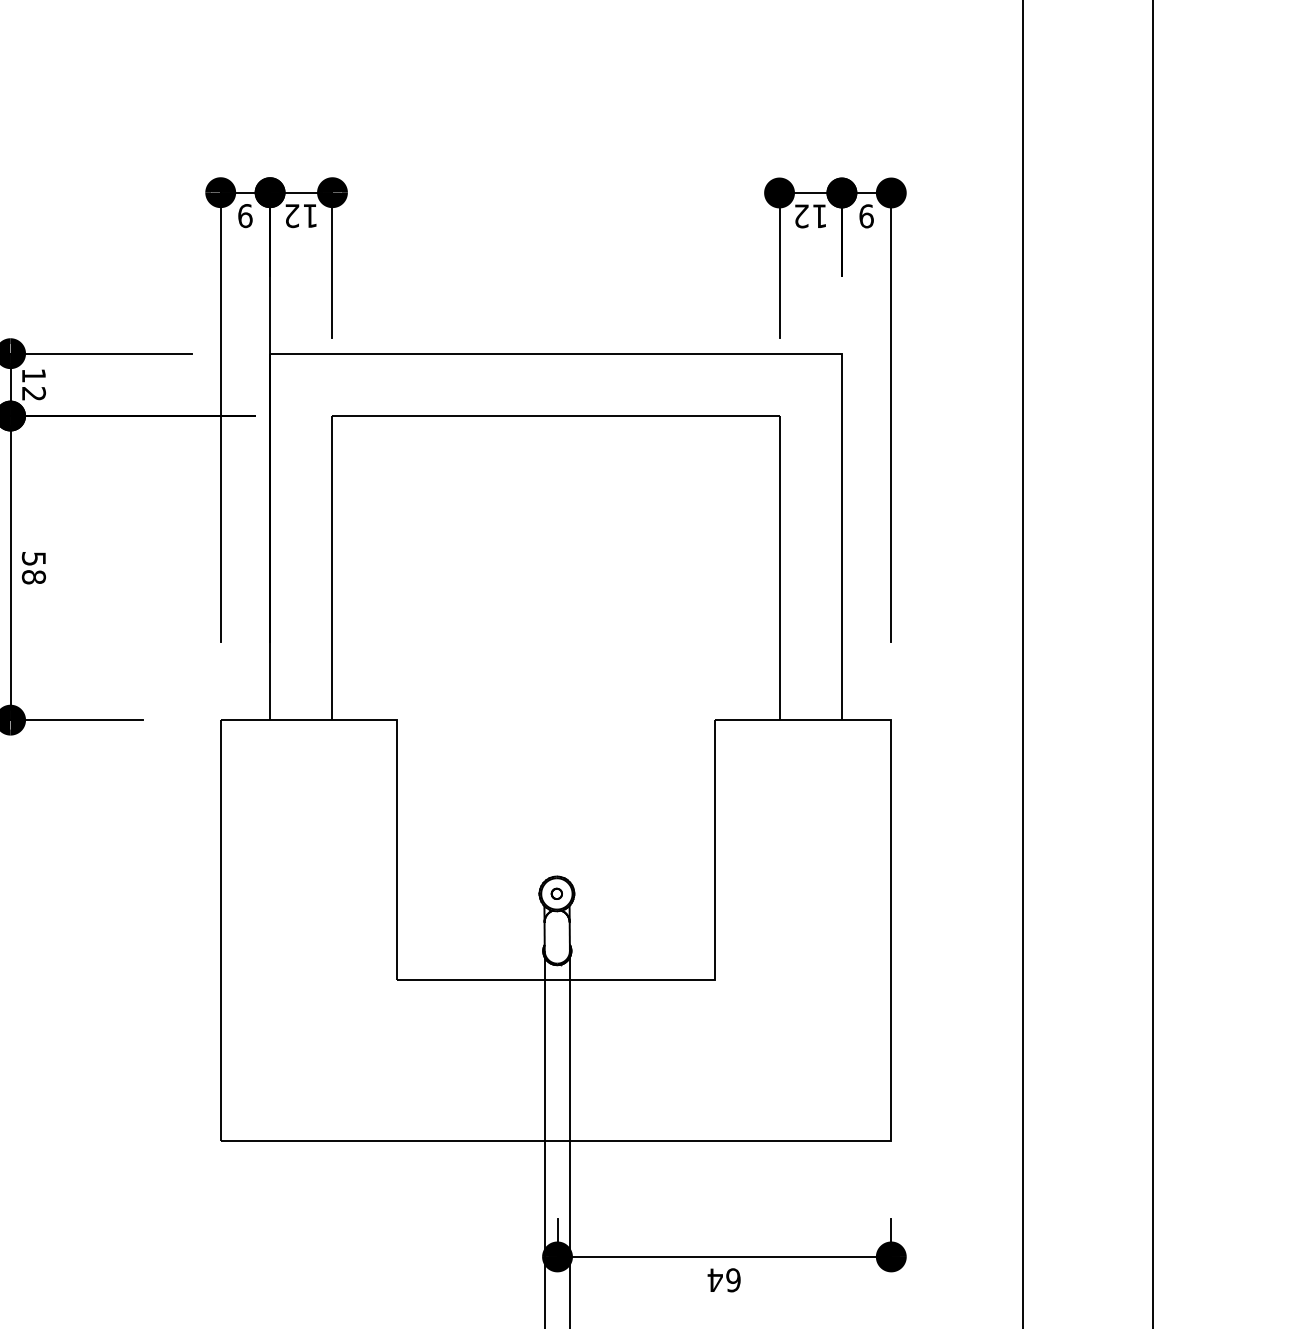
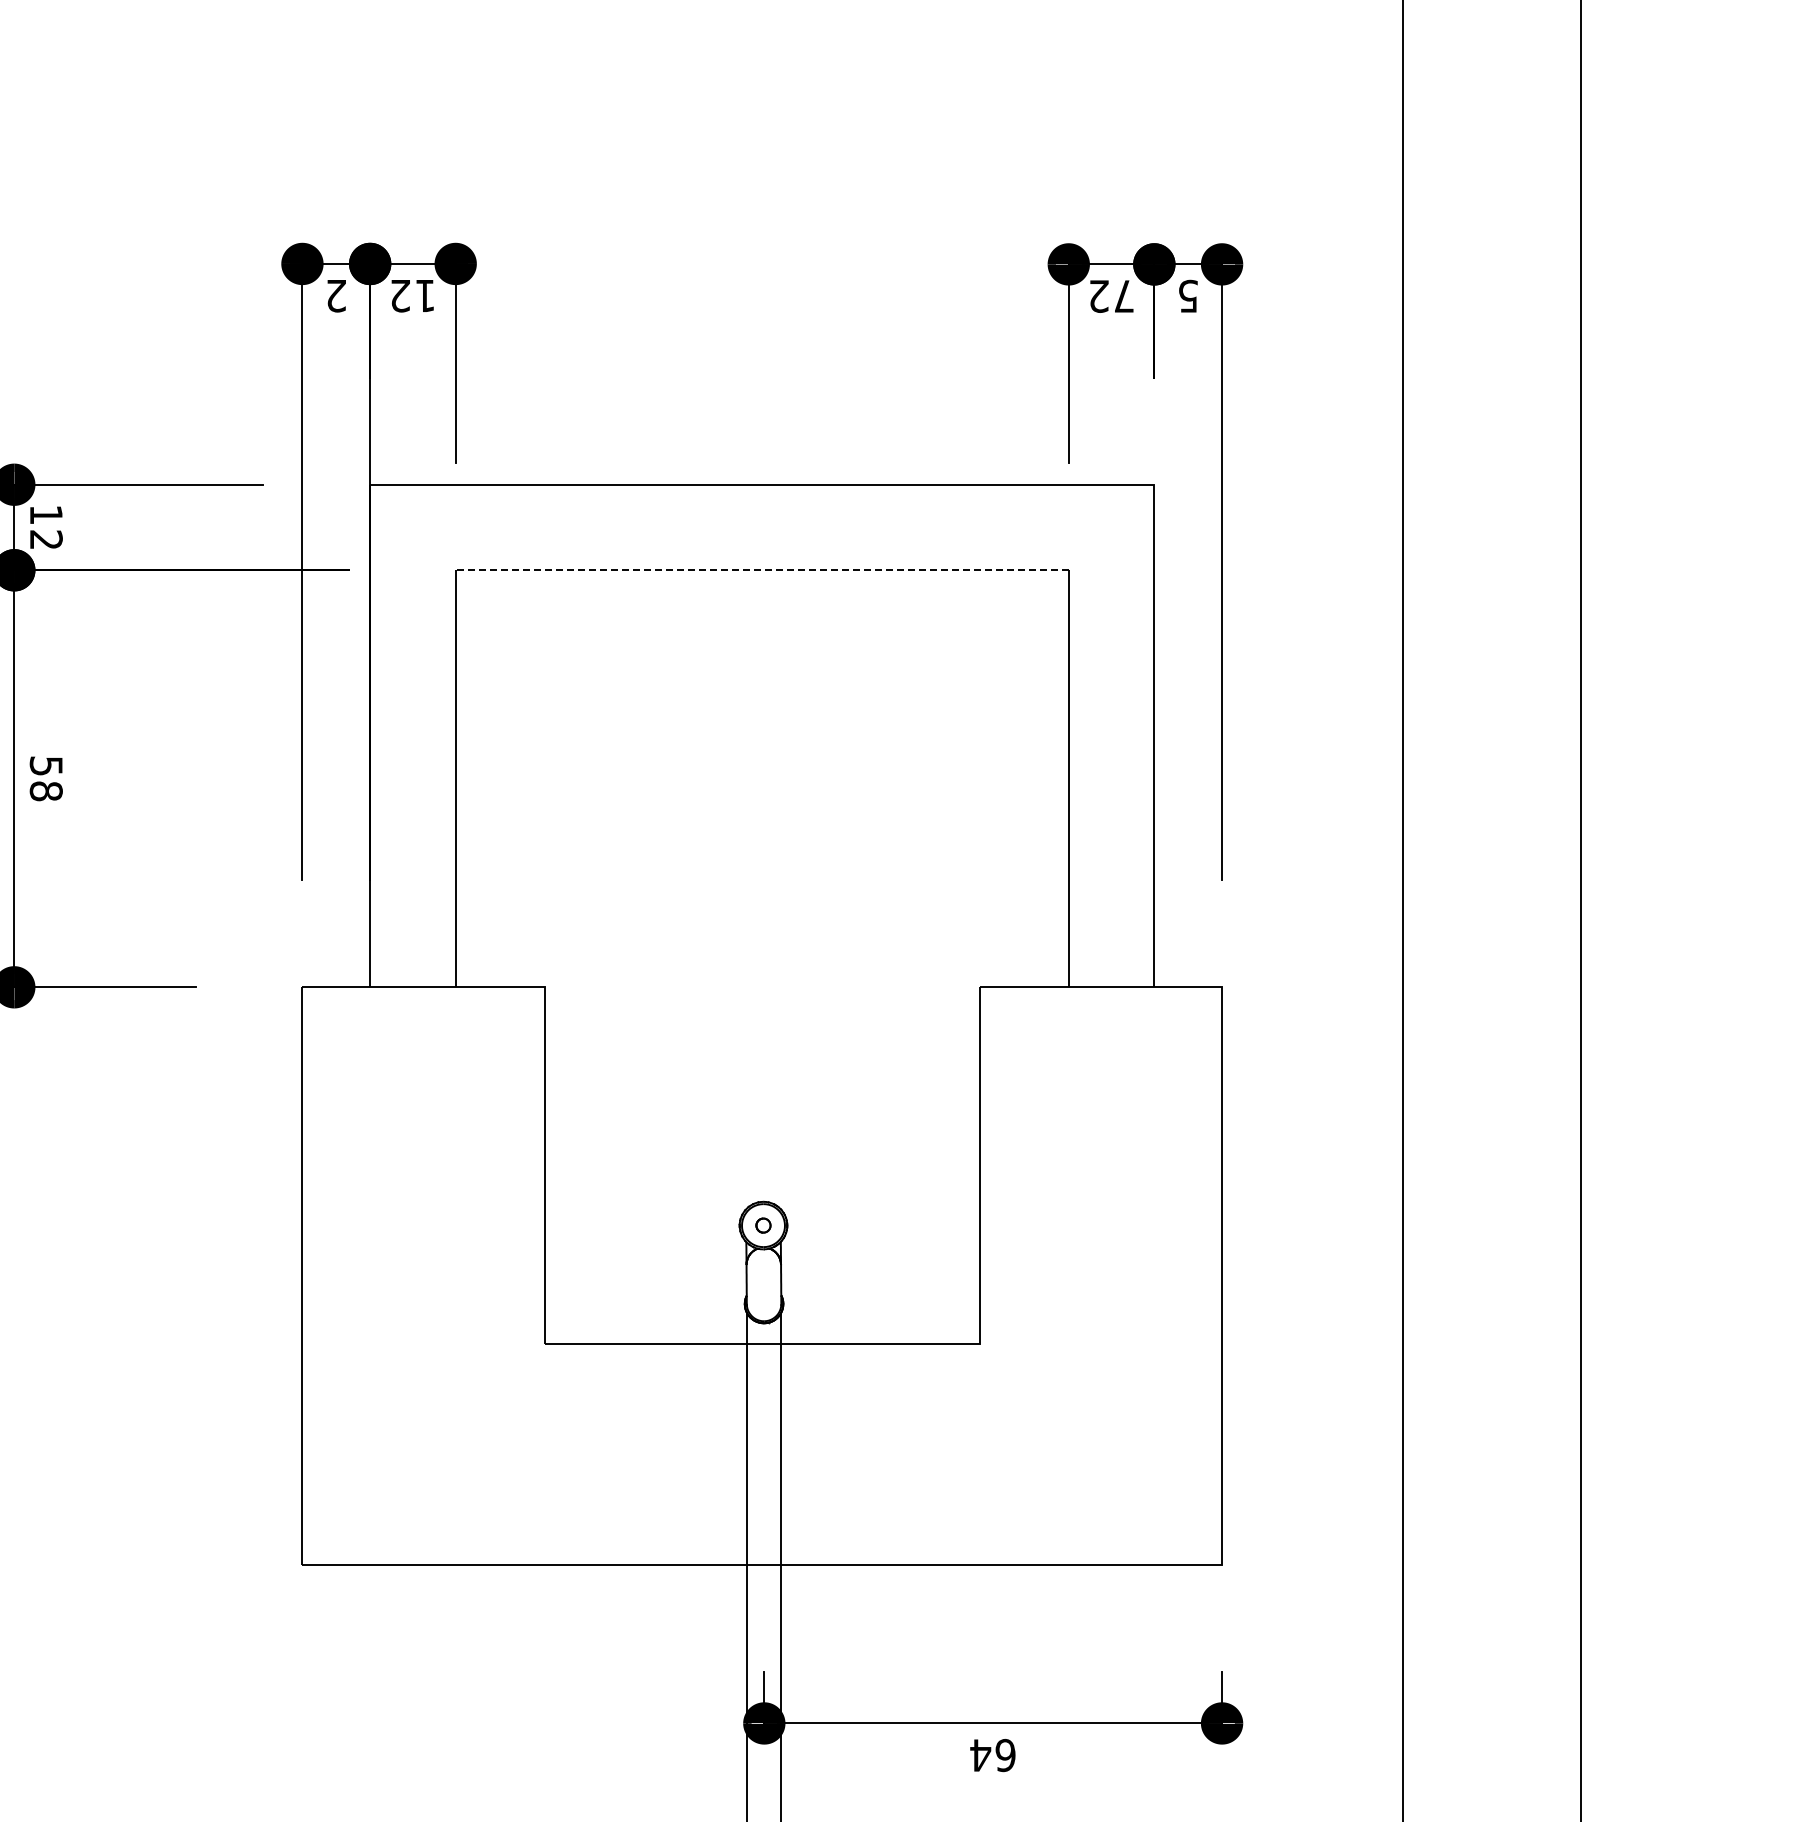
text: (245, 215) -> (336, 295), 9 -> 2
text: (820, 216) -> (1124, 296), 12 -> 72
text: (866, 216) -> (1188, 296), 9 -> 5
line: (556, 416) -> (762, 570), solid -> dashed

